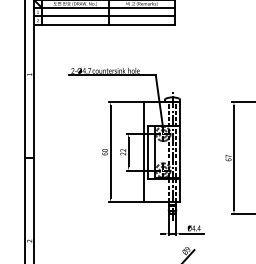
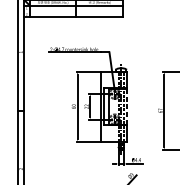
line: (104, 16) -> (73, 11), removed
line: (180, 152) -> (126, 106), solid -> dashed

